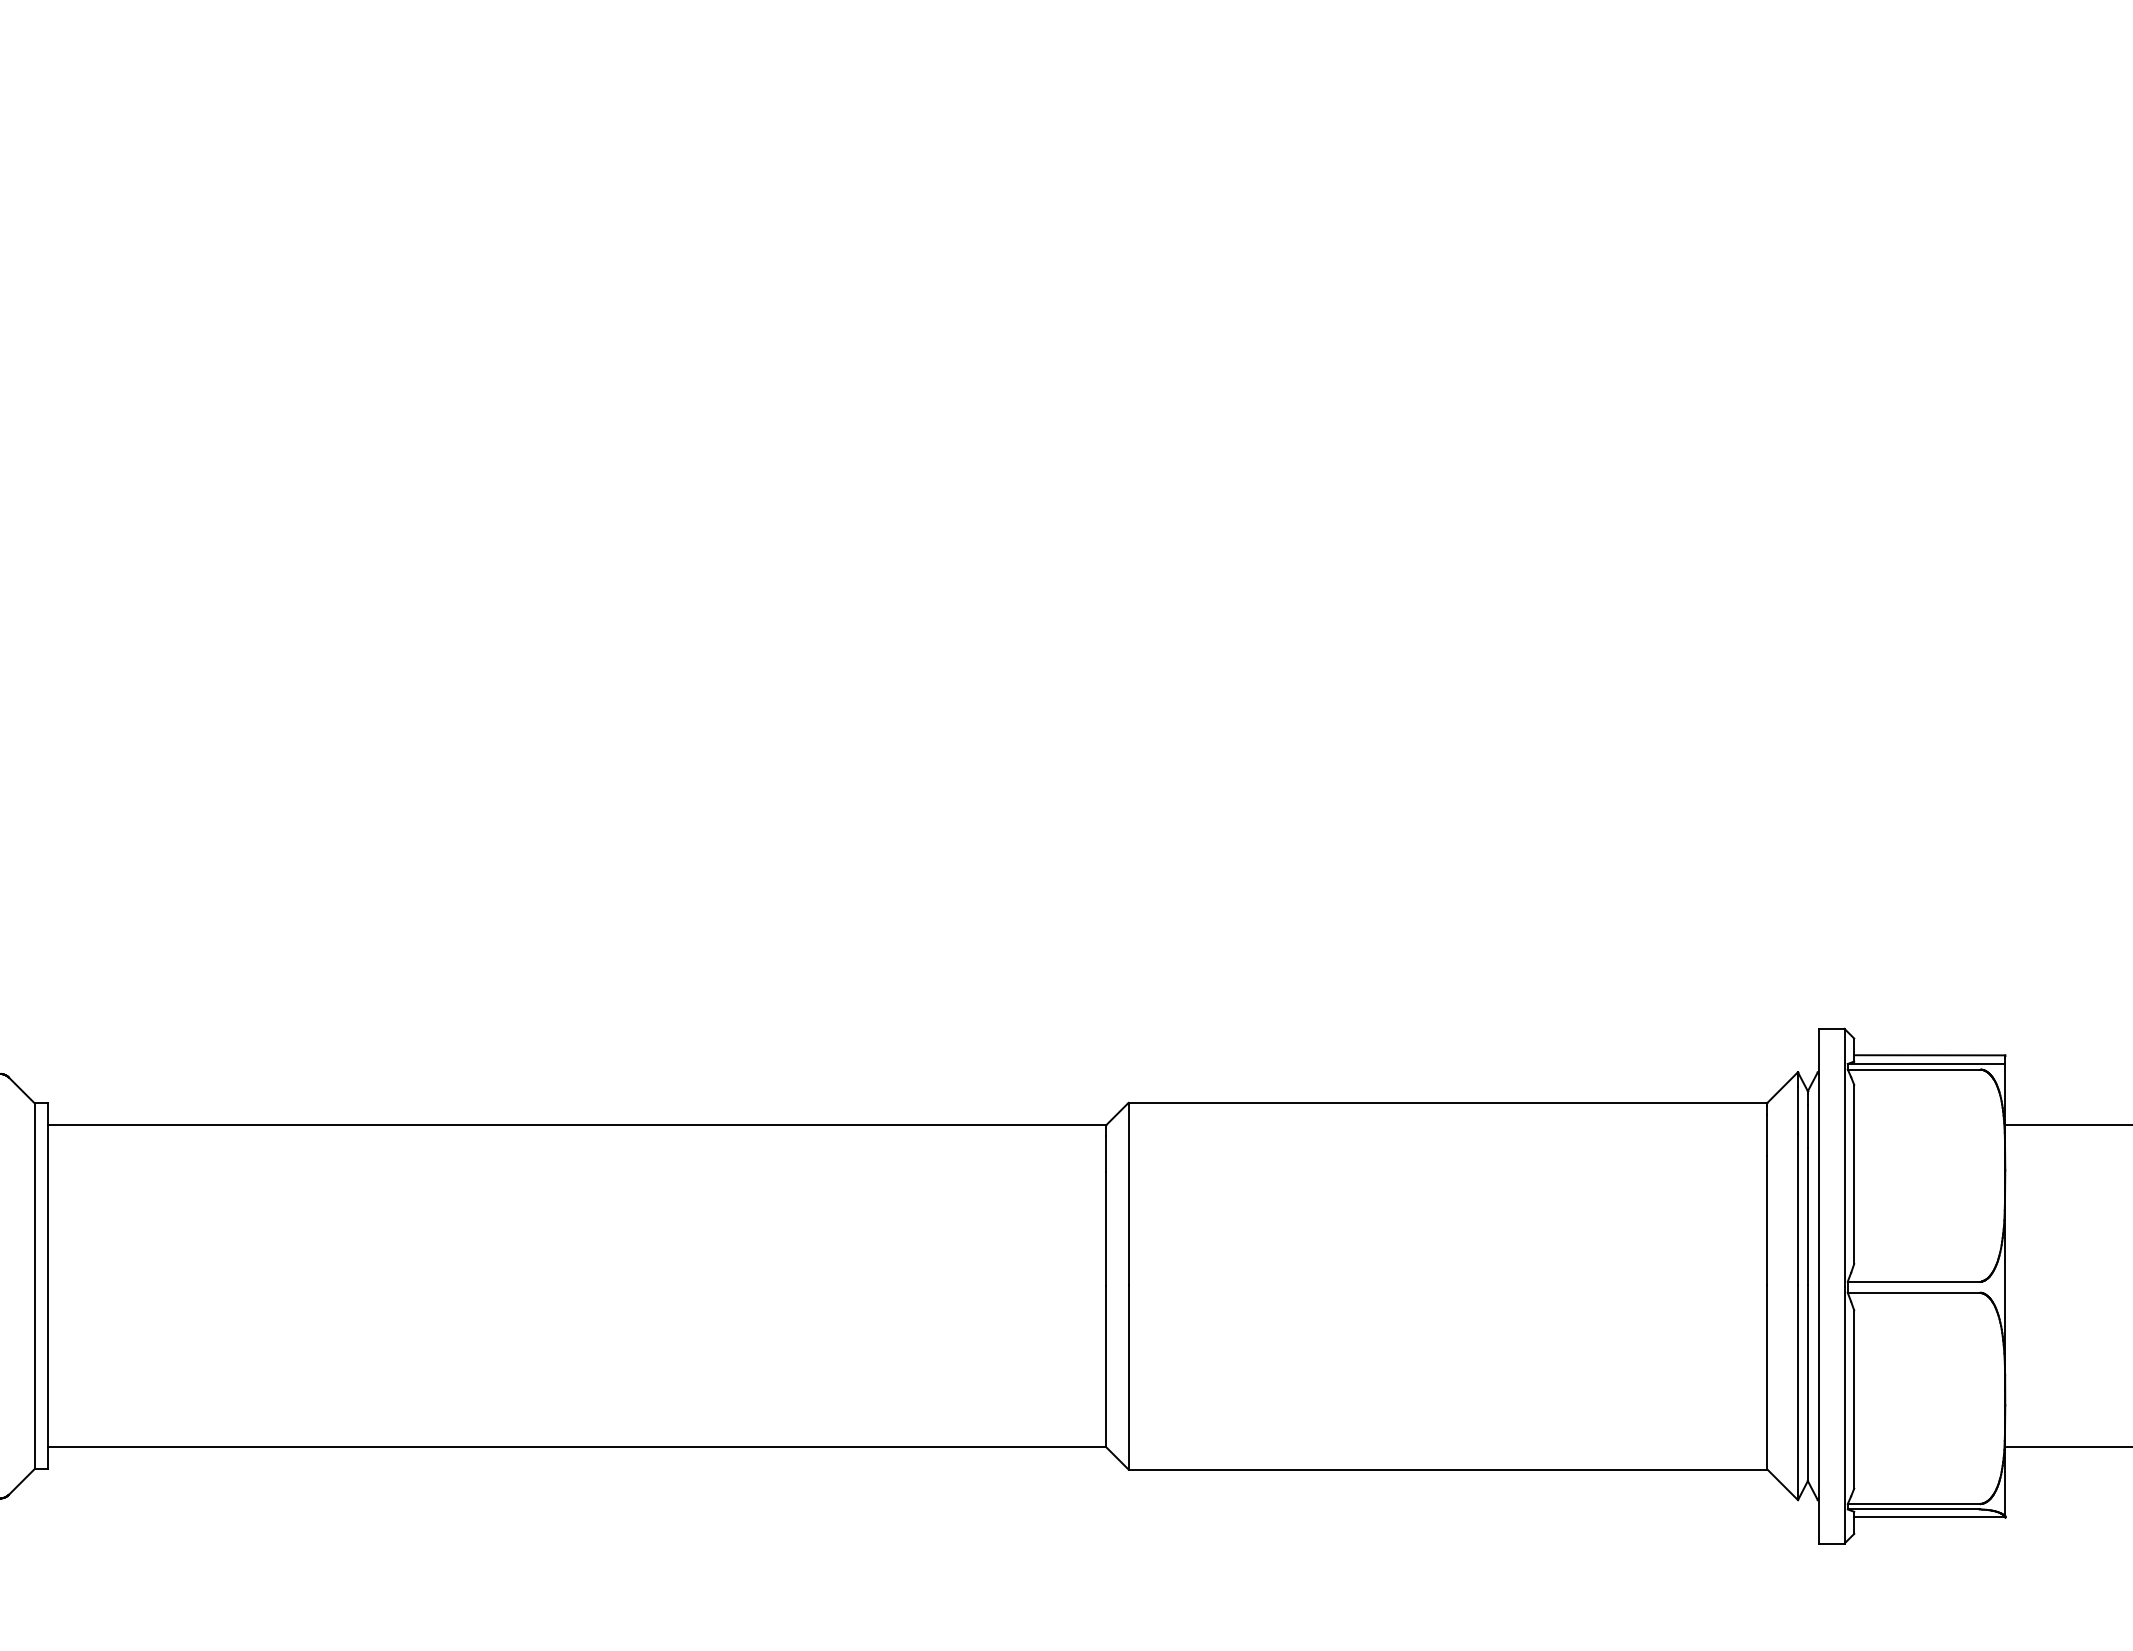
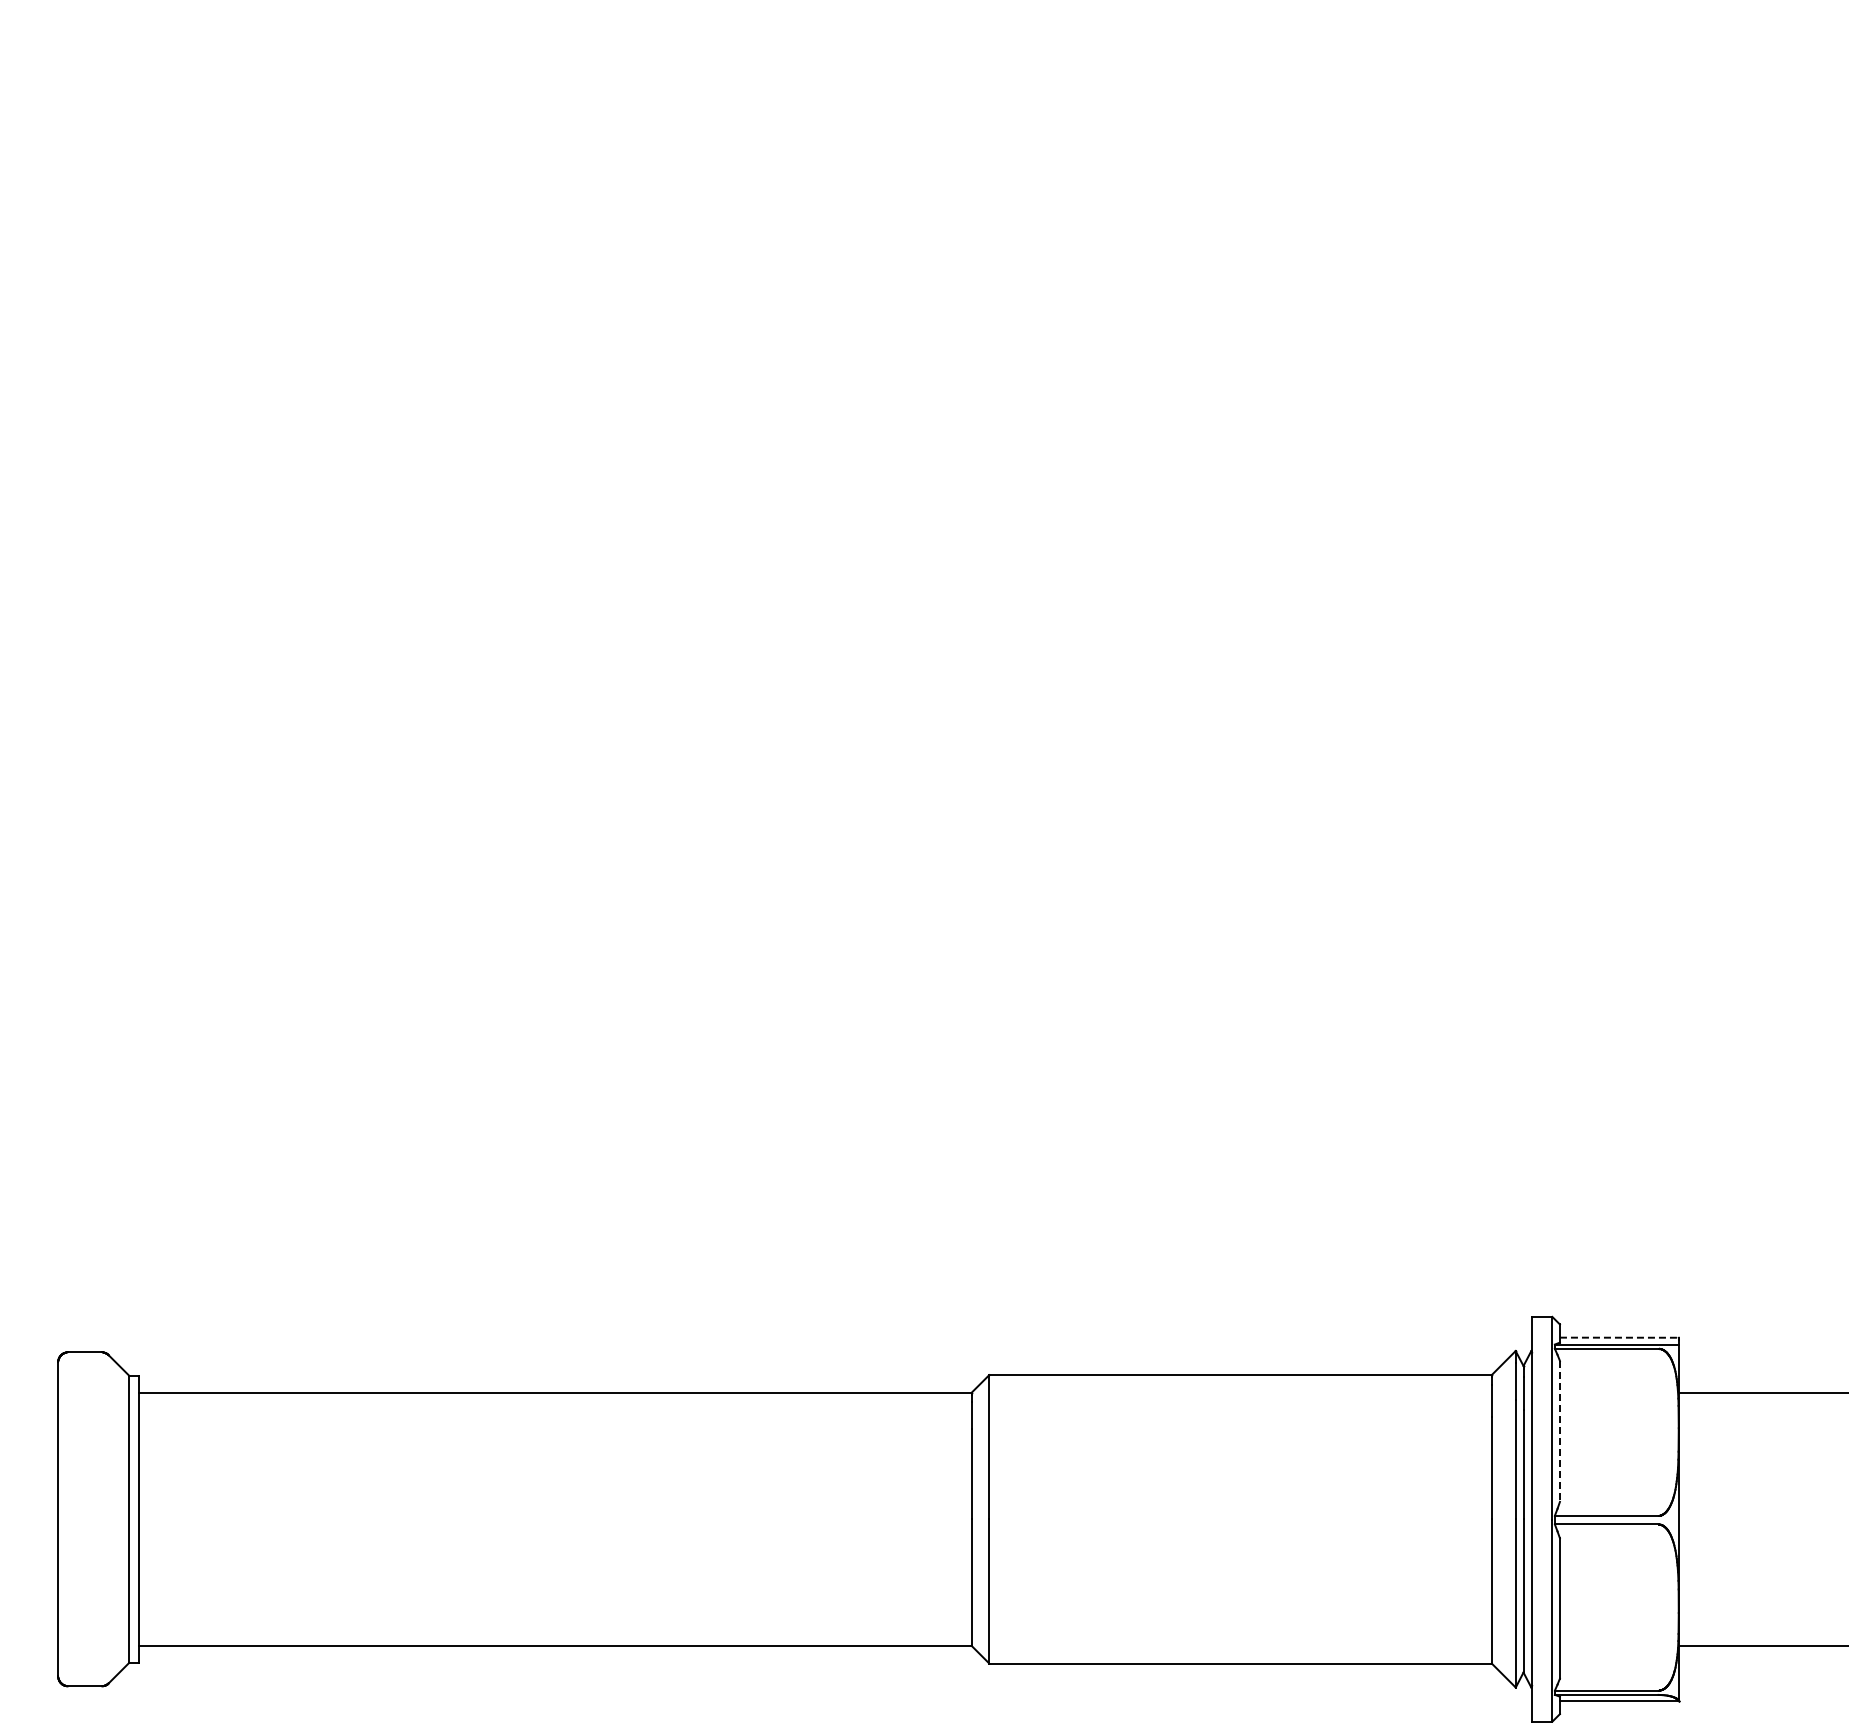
line: (1929, 1055) -> (1619, 1337), solid -> dashed
line: (1853, 1174) -> (1559, 1431), solid -> dashed

